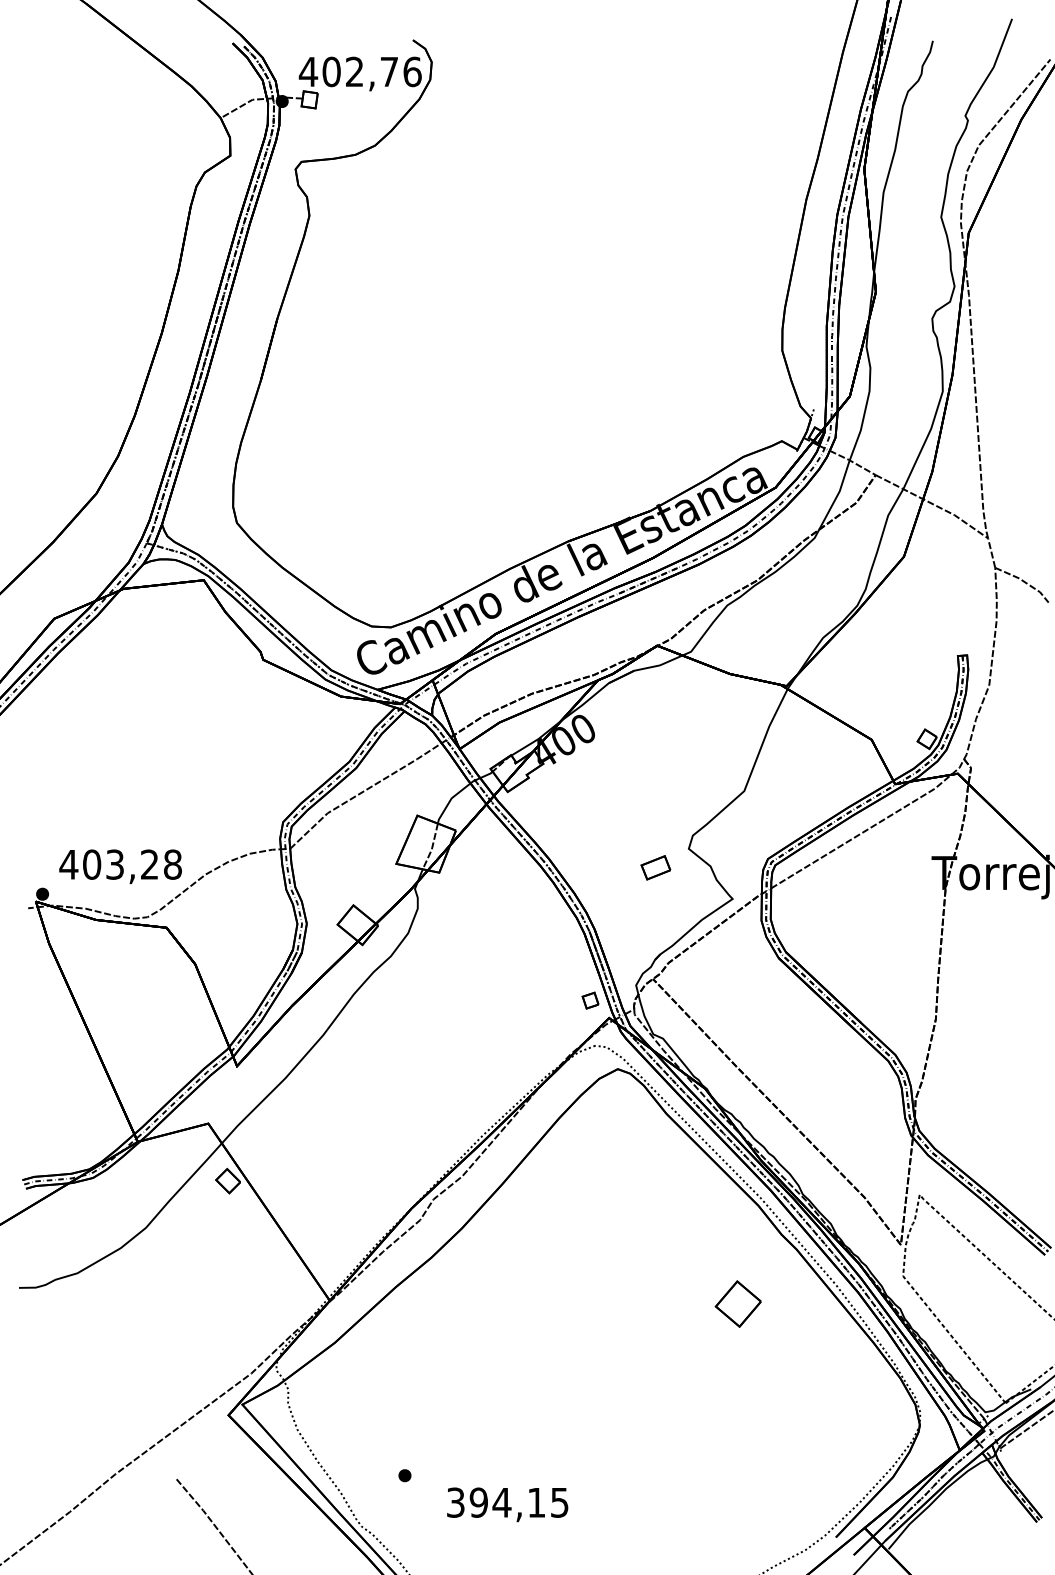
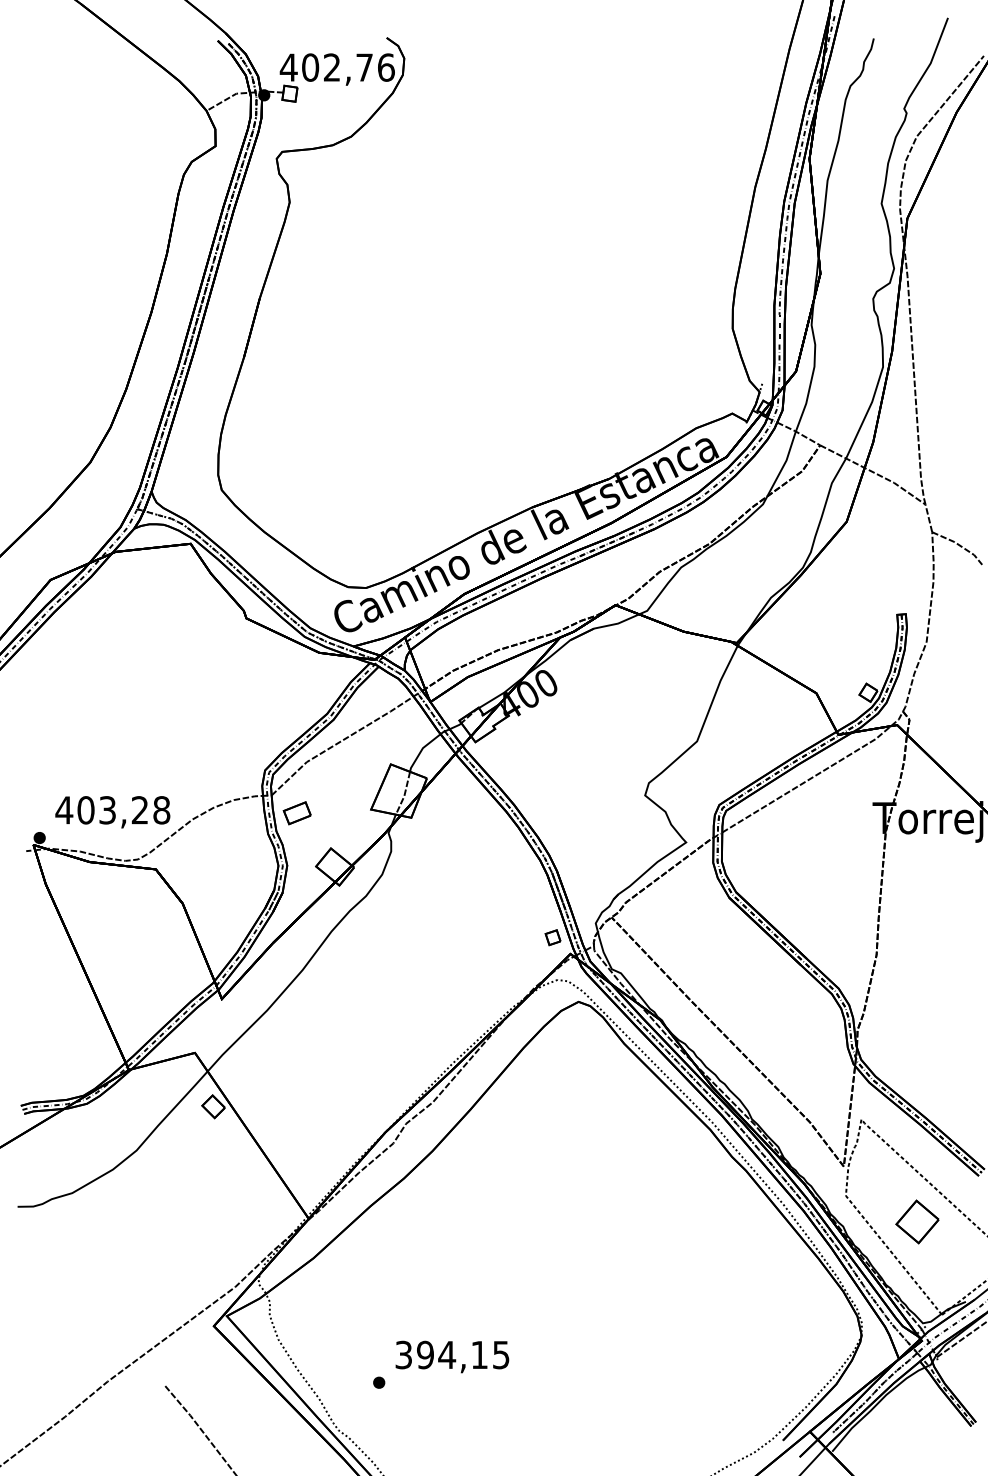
part: (655, 868) -> (296, 813), moved
part: (738, 1303) -> (917, 1221), moved
text: (507, 1504) -> (452, 1356), moved

